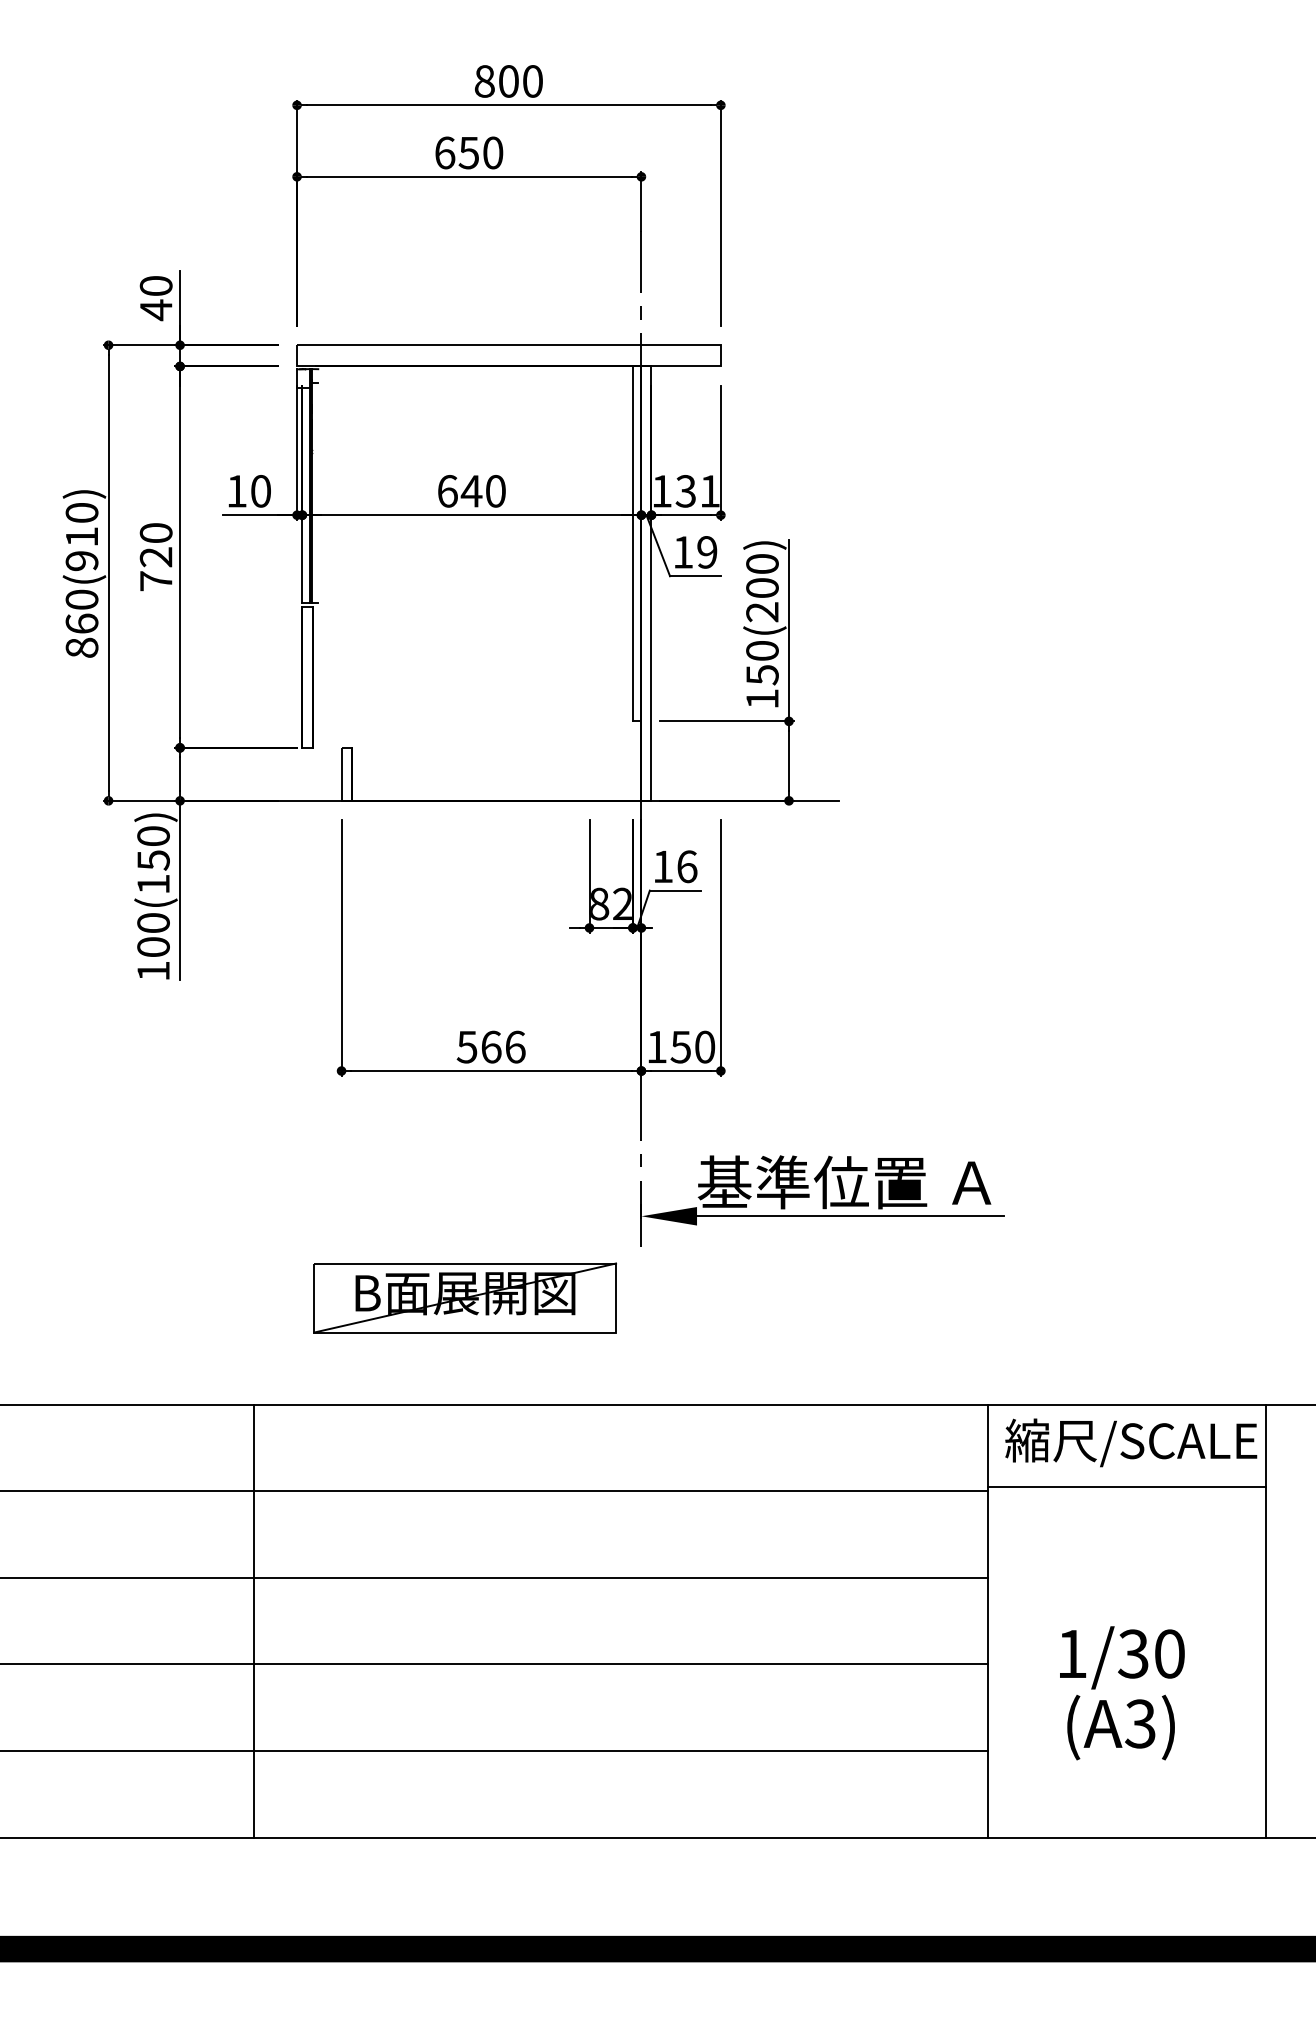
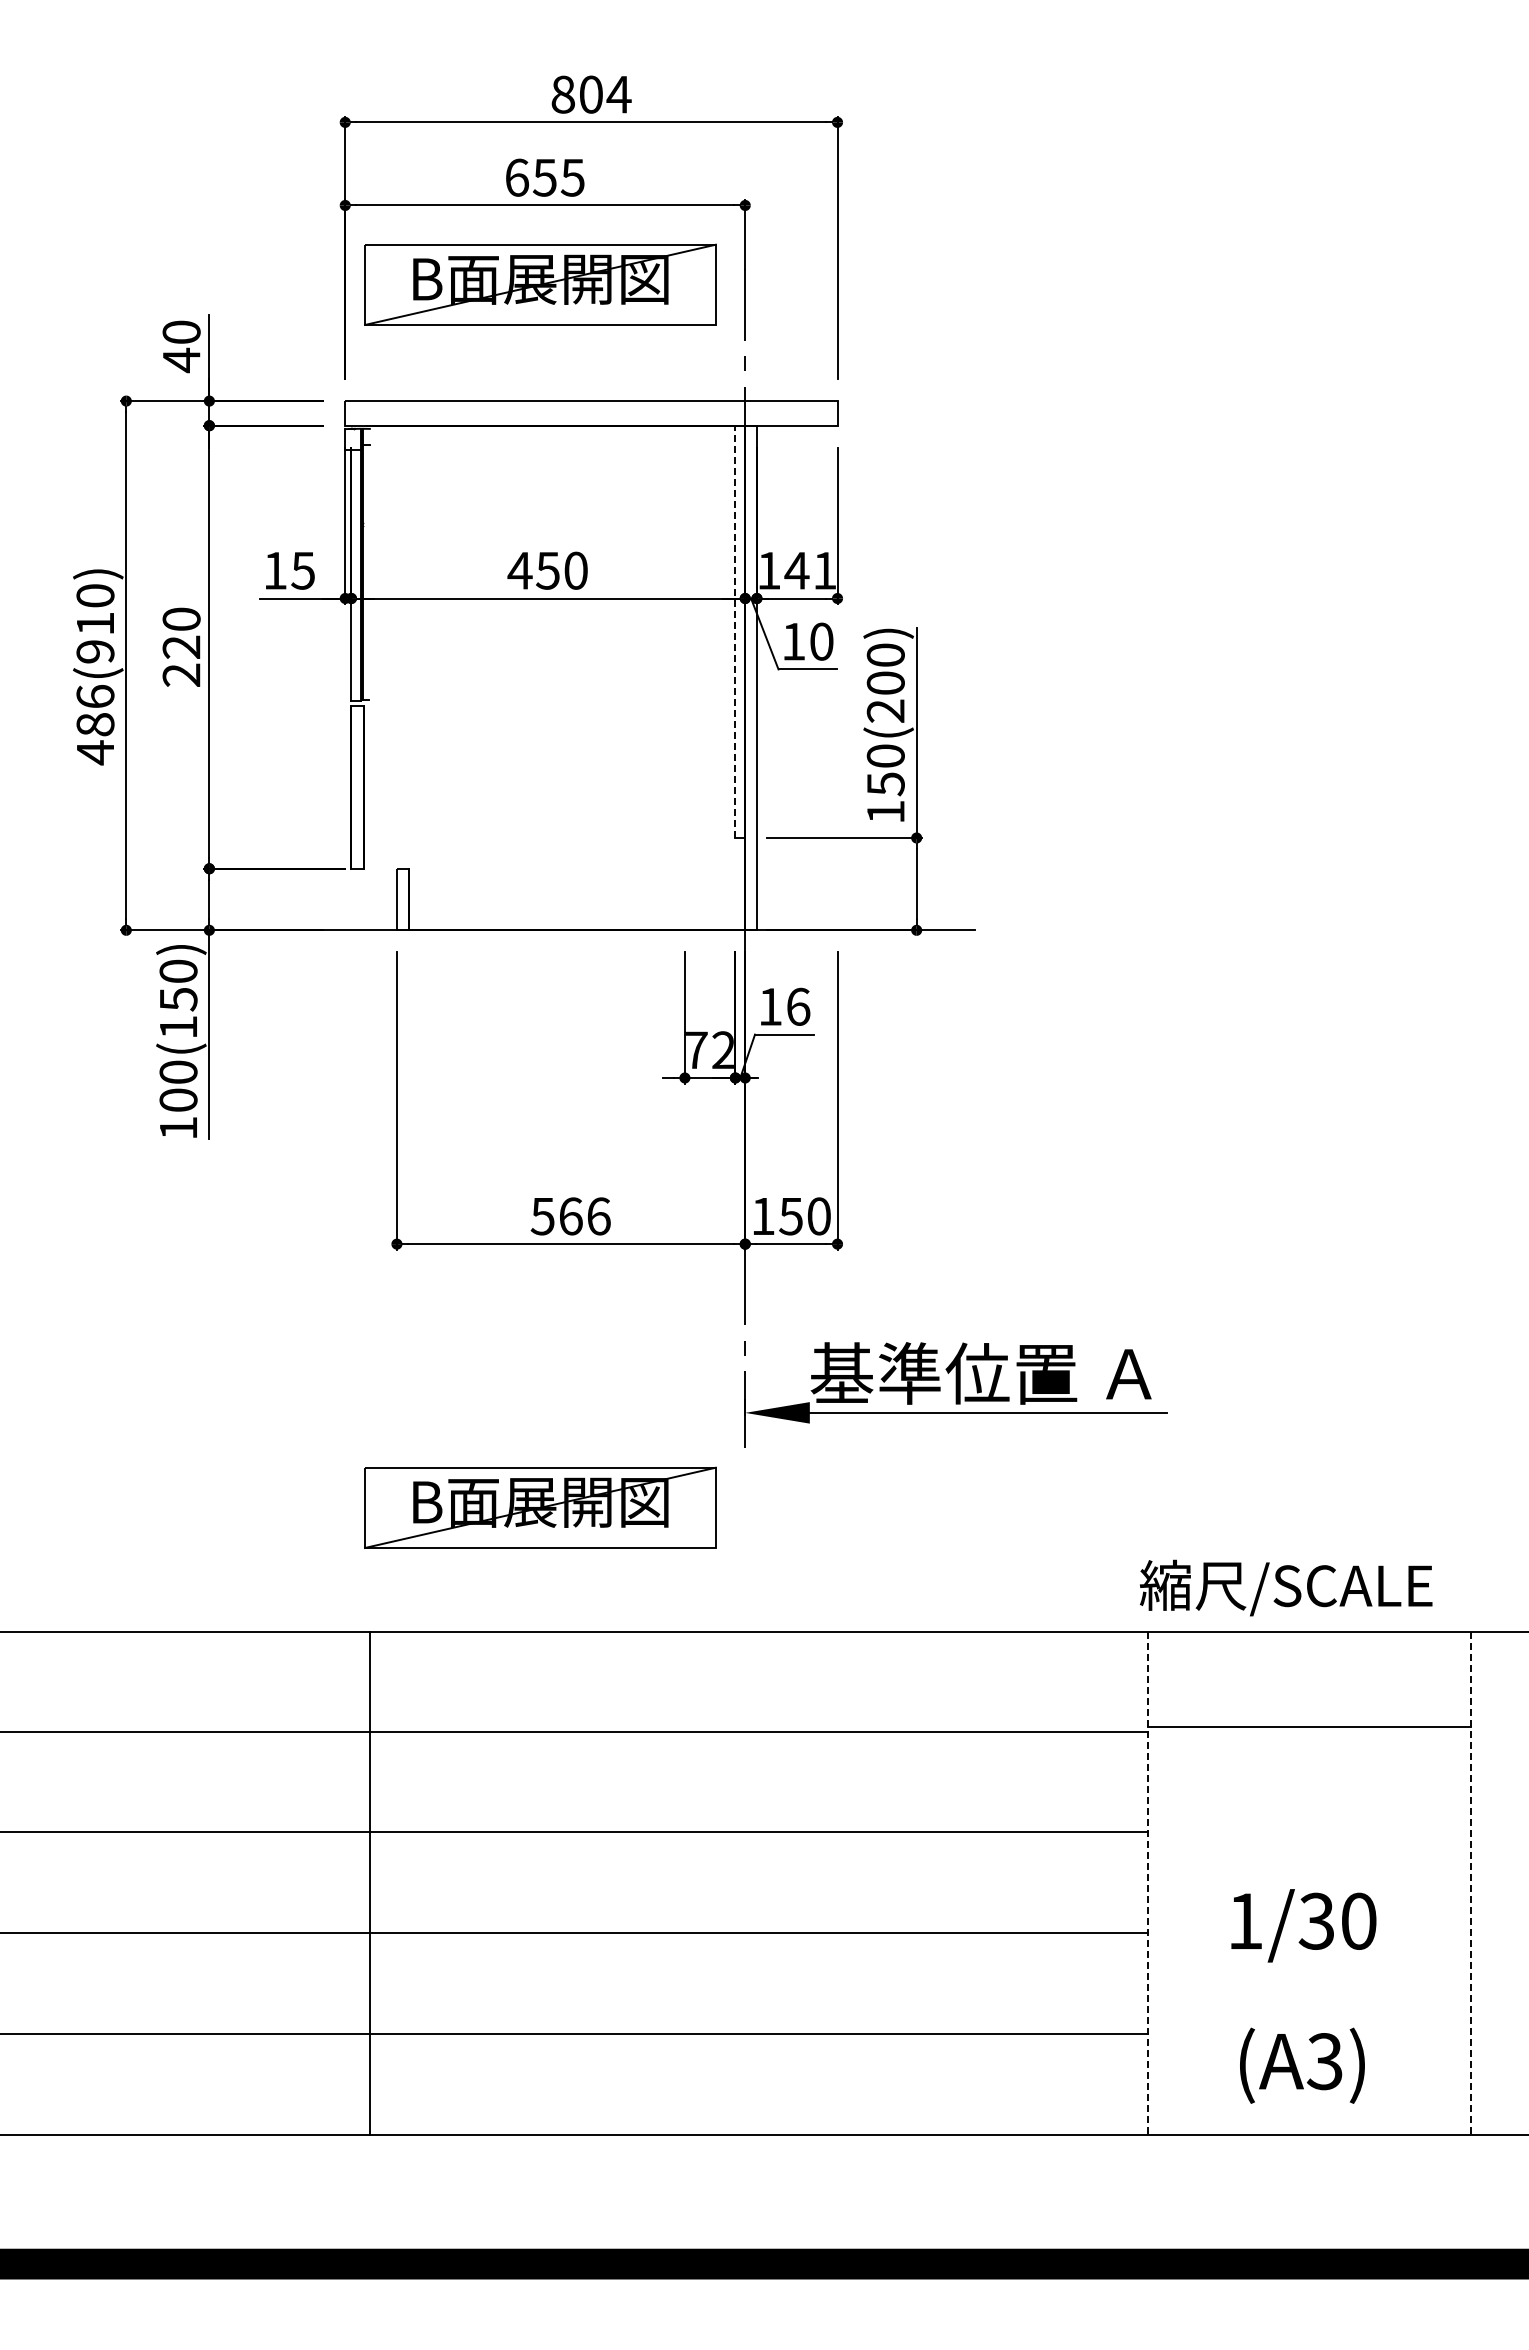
text: (532, 81) -> (618, 94), 800 -> 804
text: (492, 152) -> (572, 177), 650 -> 655
part: (465, 244) -> (540, 284), added
text: (260, 491) -> (302, 570), 10 -> 15
text: (459, 491) -> (533, 570), 640 -> 450
text: (685, 491) -> (796, 570), 131 -> 141
line: (633, 543) -> (735, 631), solid -> dashed
text: (707, 552) -> (821, 641), 19 -> 10
text: (156, 580) -> (181, 674), 720 -> 220
text: (82, 623) -> (95, 724), 860(910) -> 486(910)
text: (599, 904) -> (696, 1050), 82 -> 72
text: (1130, 1442) -> (1285, 1587), moved
line: (254, 1620) -> (370, 1882), moved
line: (988, 1621) -> (1148, 1883), solid -> dashed
line: (1265, 1621) -> (1470, 1883), solid -> dashed
text: (1121, 1727) -> (1302, 2065), moved

